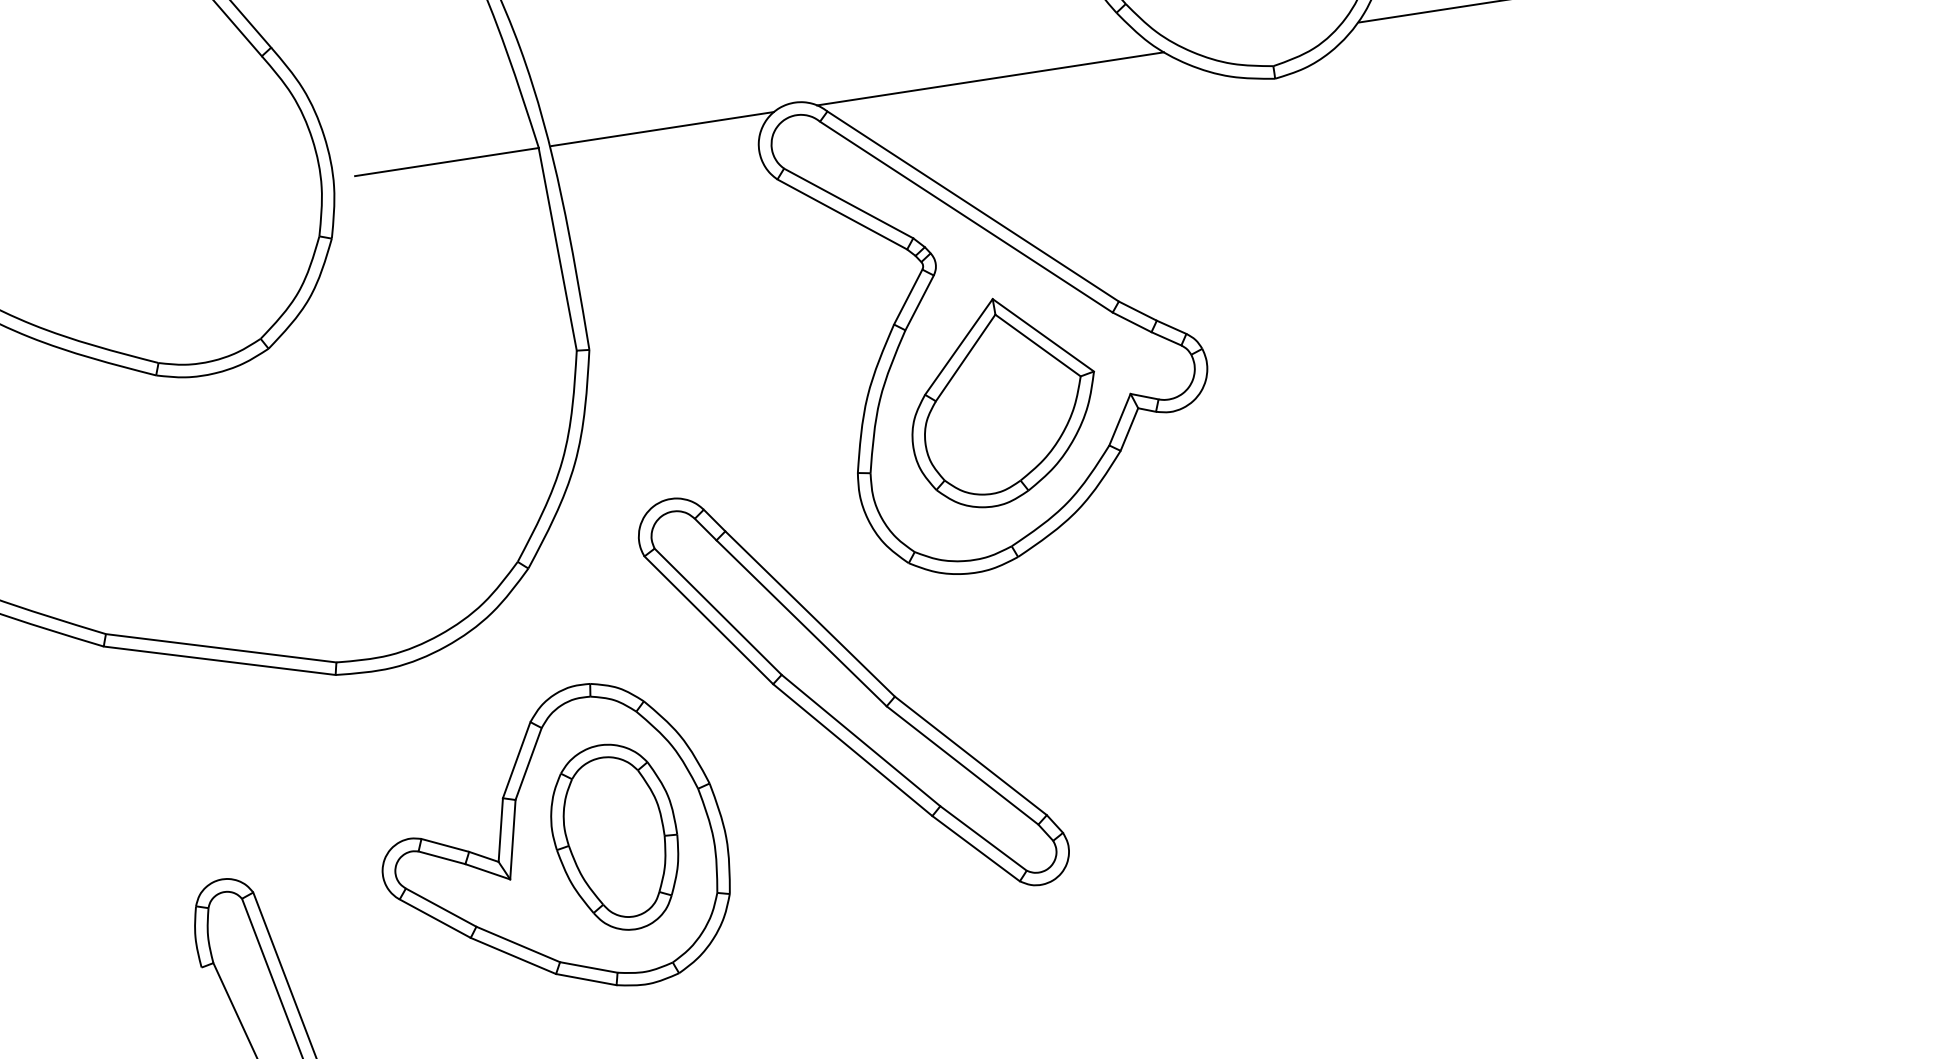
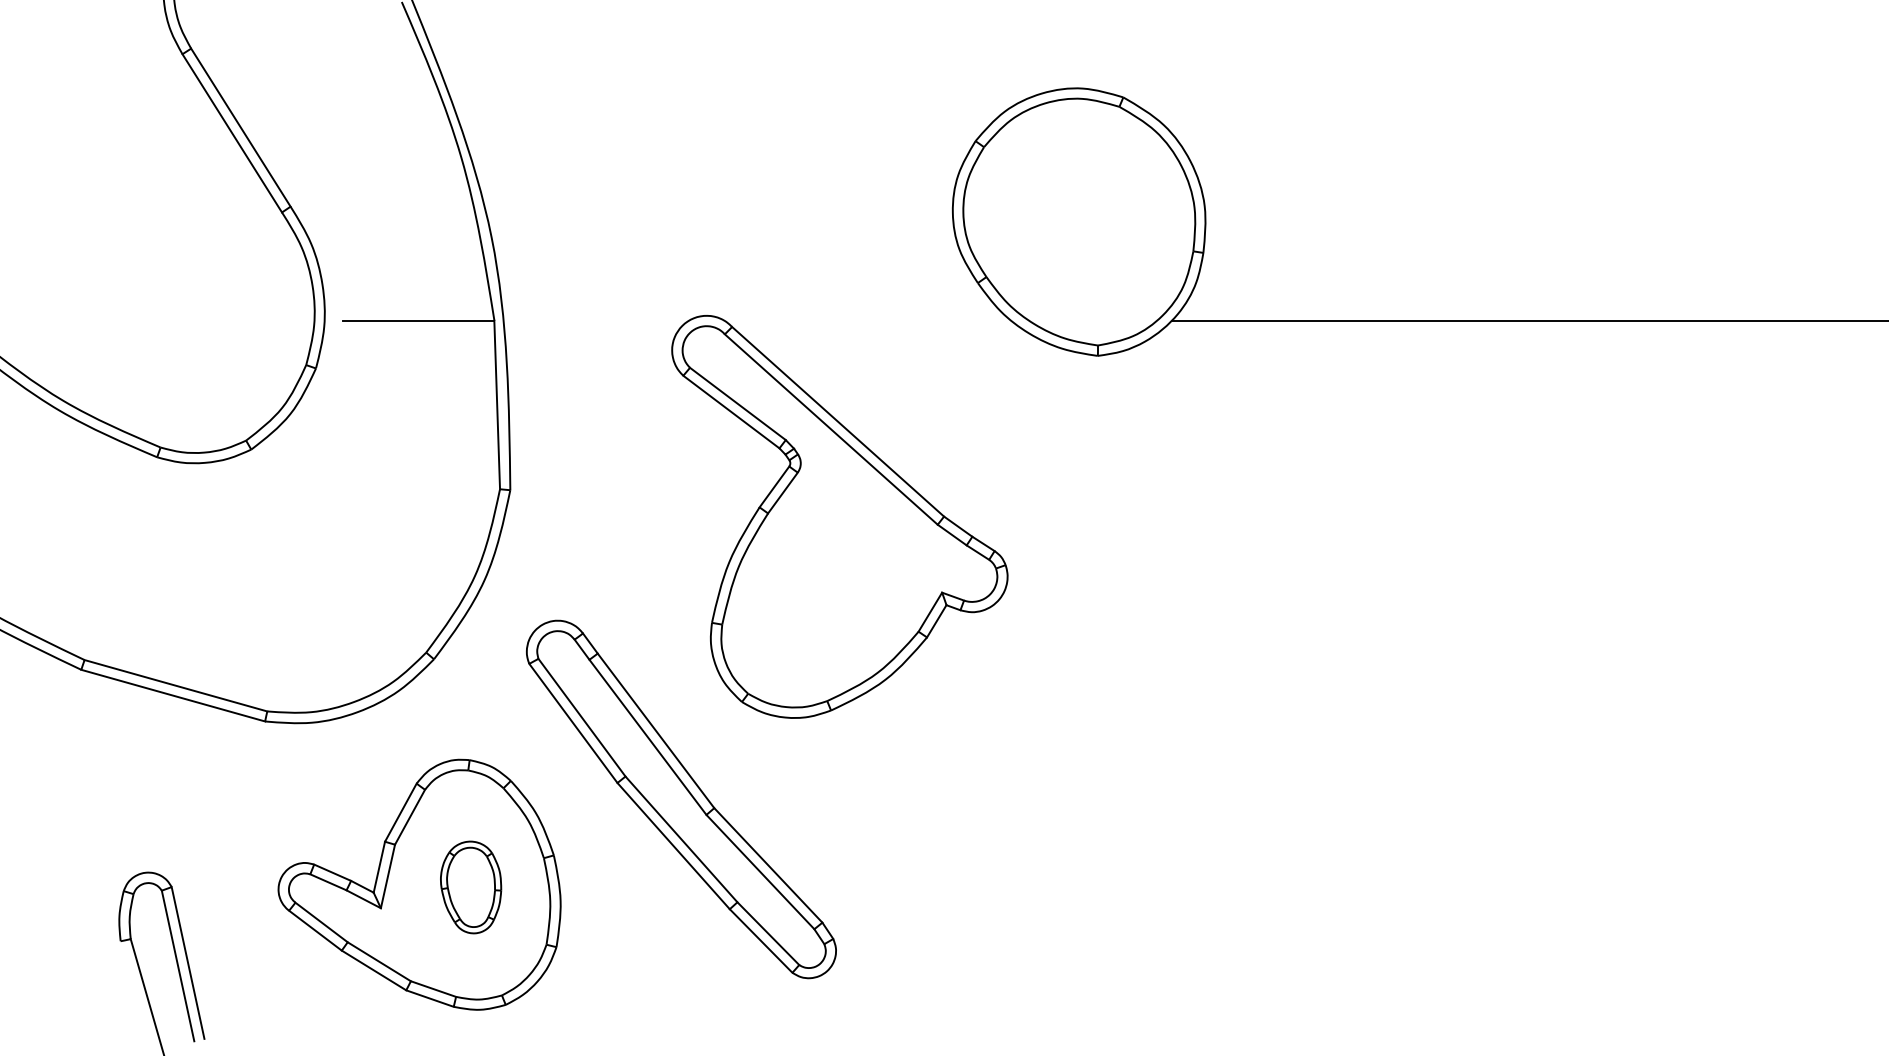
line: (989, 78) -> (867, 320), removed
line: (662, 128) -> (596, 320), removed
part: (1002, 400) -> (837, 582), removed
part: (614, 837) -> (470, 887), size x0.6

